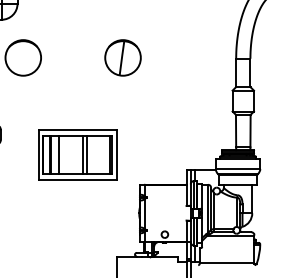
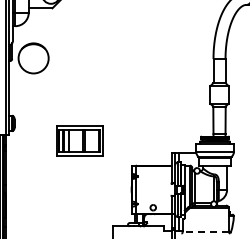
part: (122, 58) -> (117, 58), removed
part: (77, 155) -> (79, 140), size x0.7
line: (226, 263) -> (205, 232), solid -> dashed

